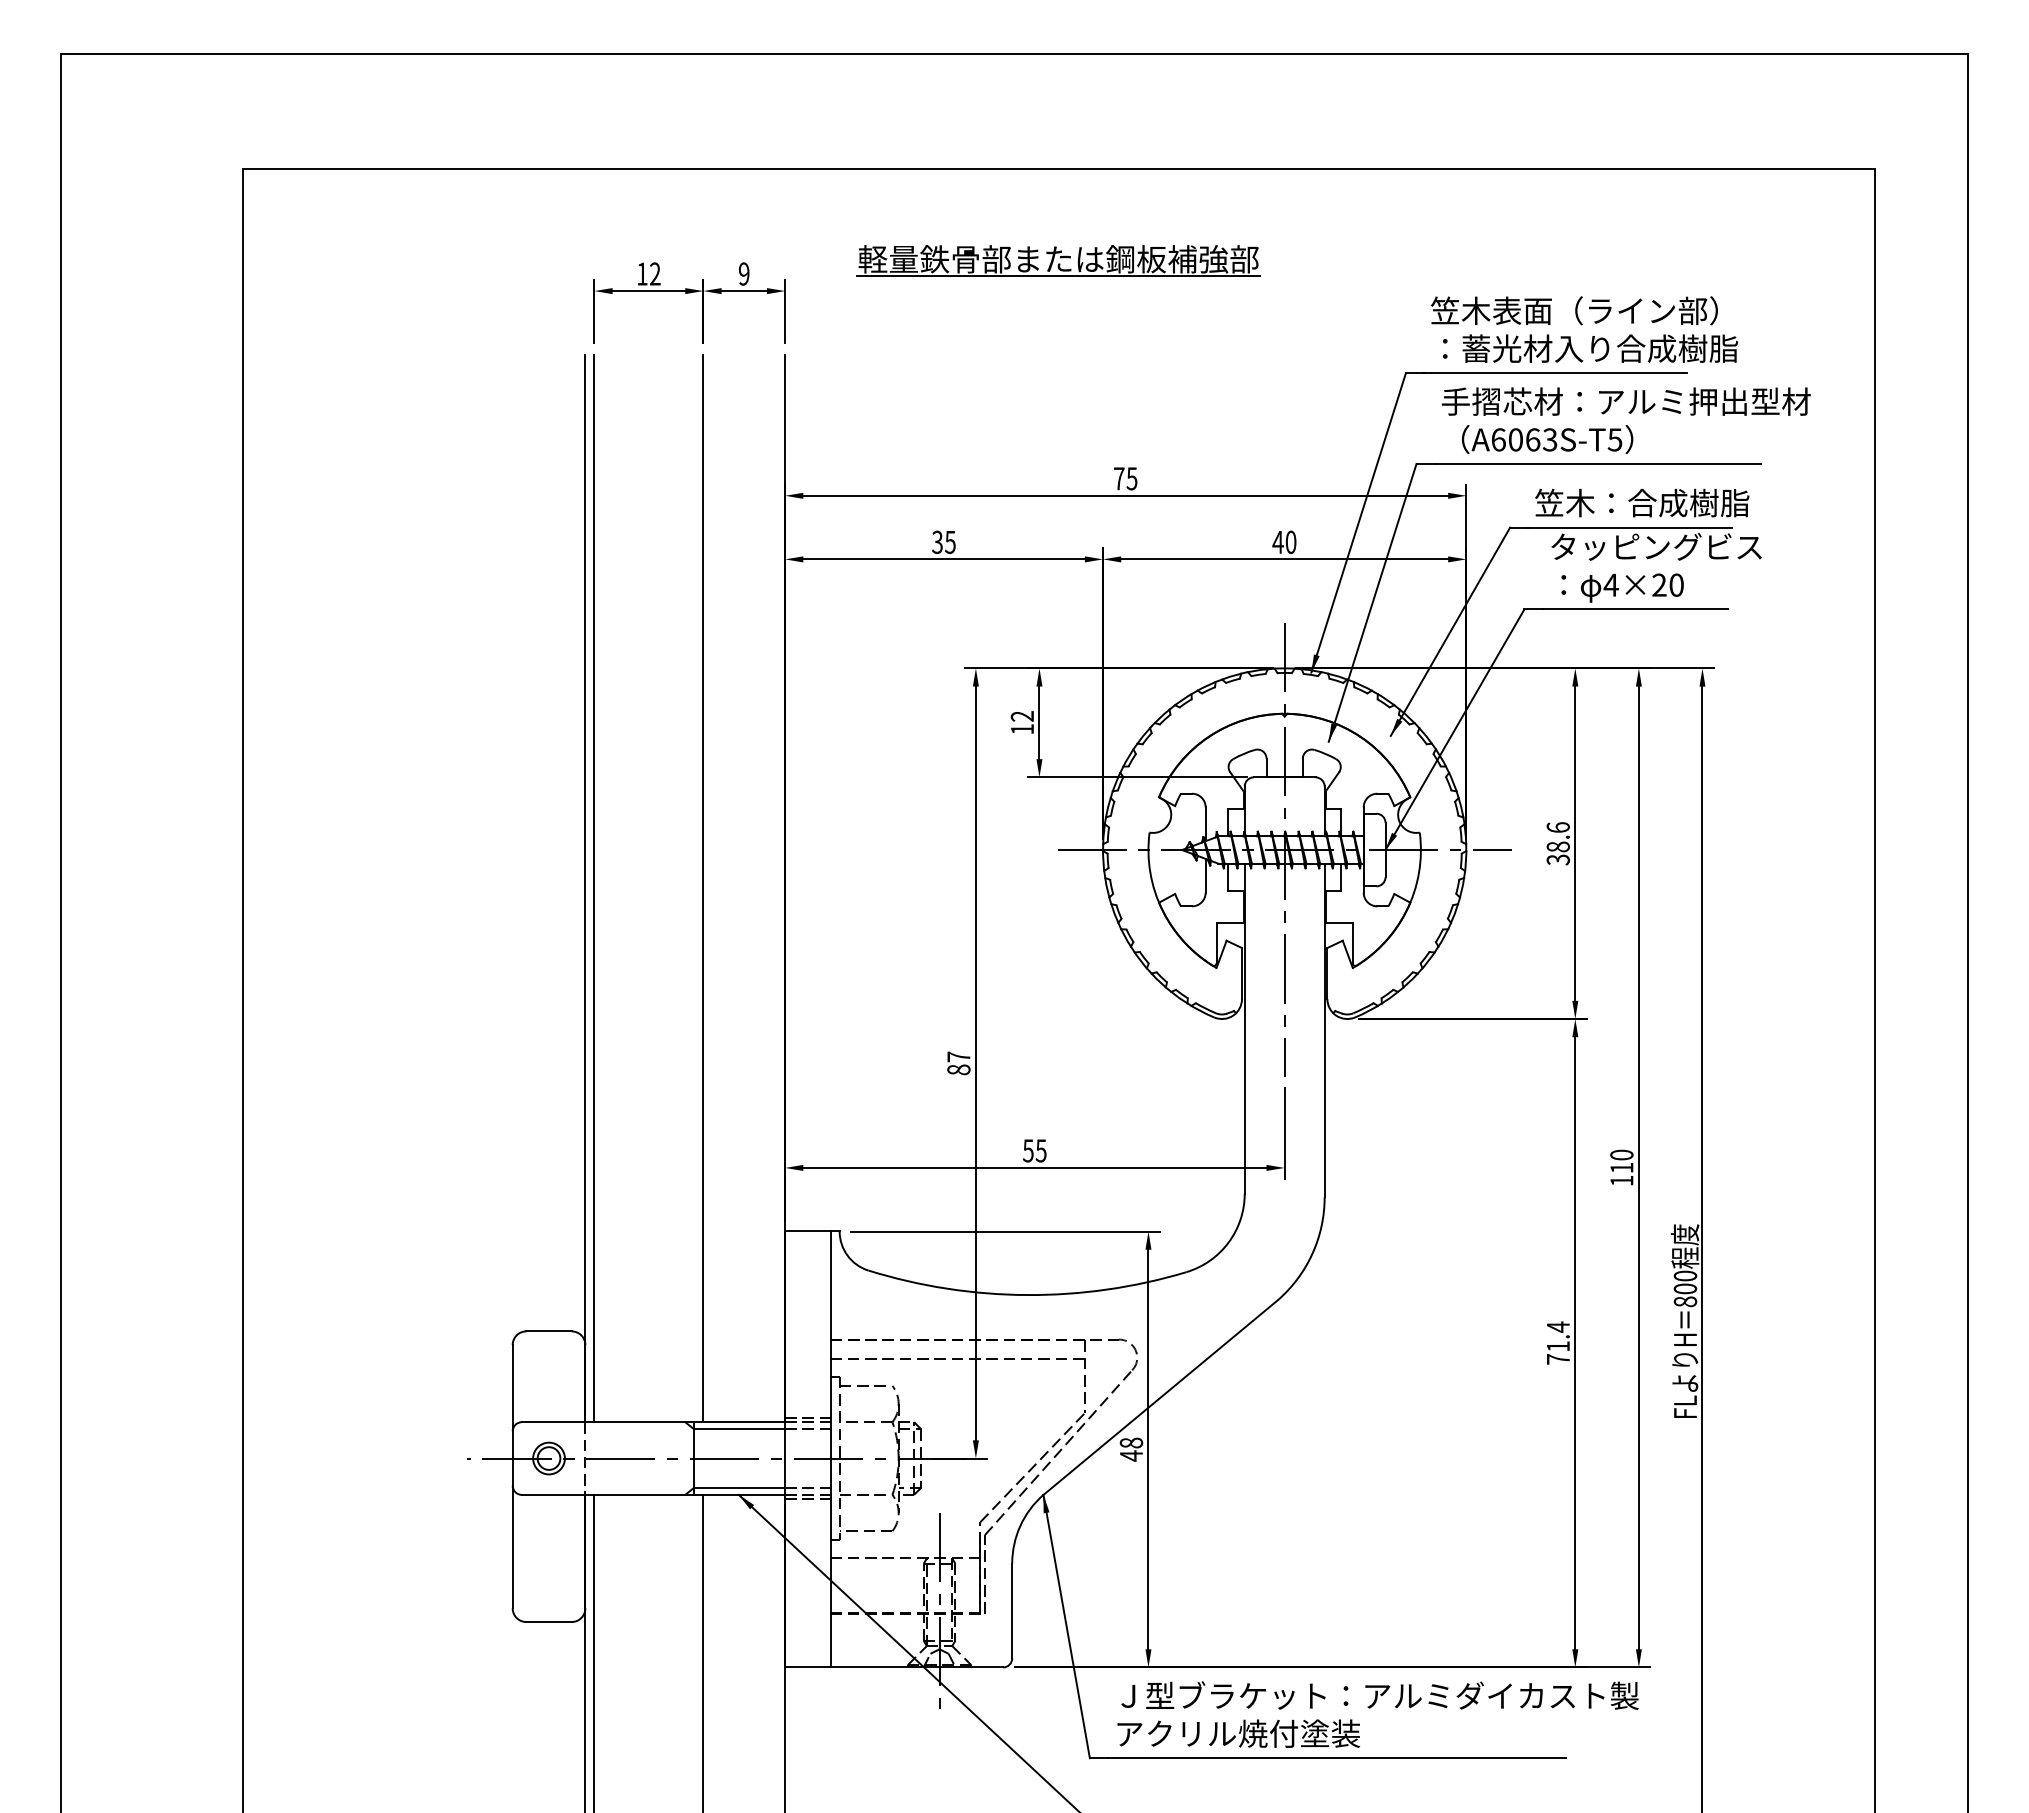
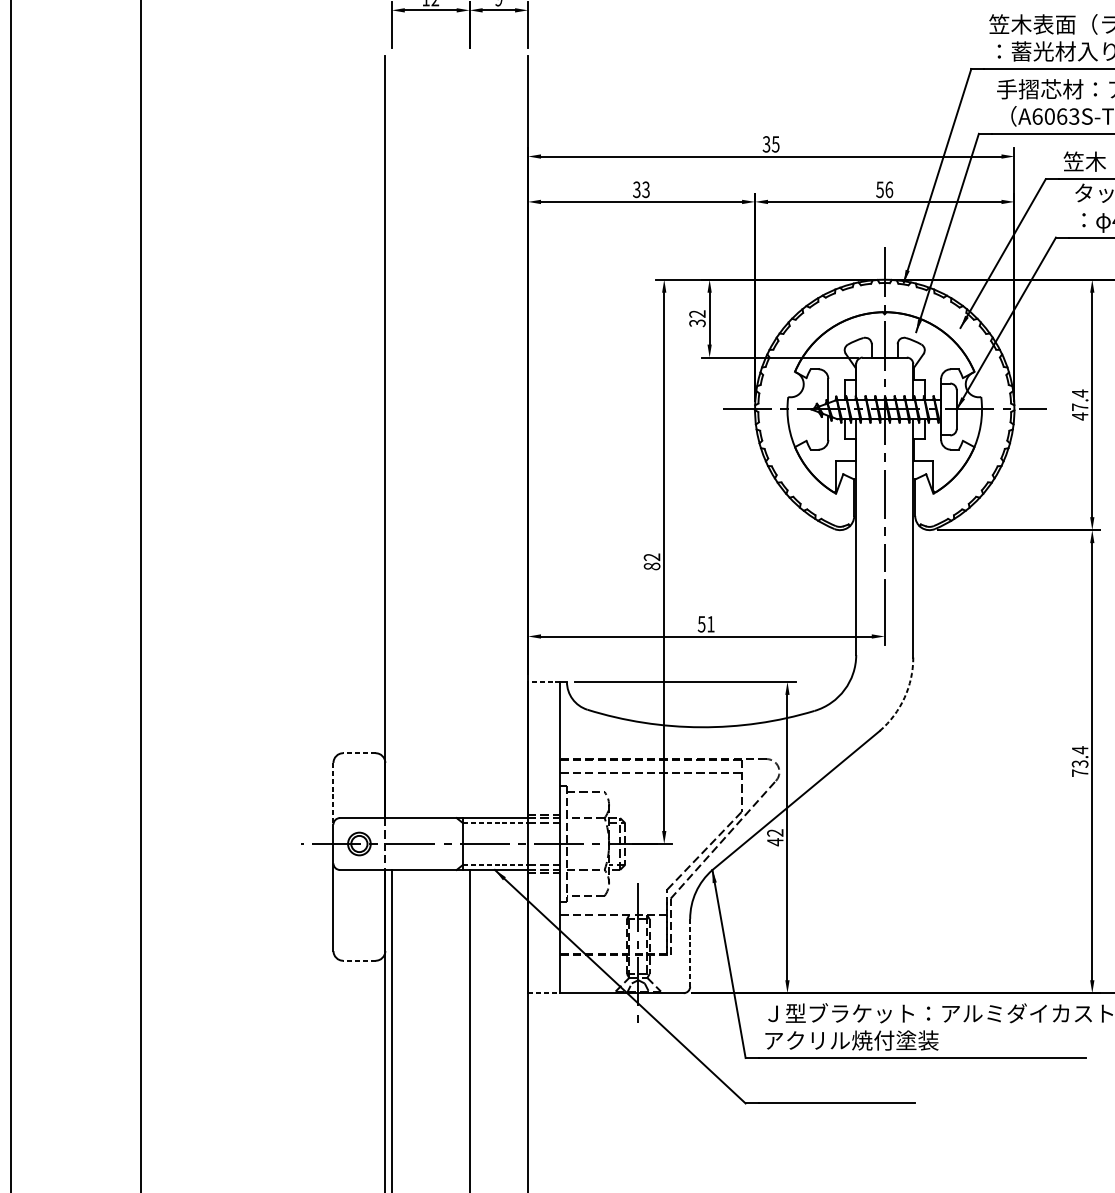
text: (1118, 478) -> (766, 144), 75 -> 35
text: (950, 541) -> (646, 189), 35 -> 33
text: (1284, 542) -> (884, 189), 40 -> 56
text: (1022, 729) -> (697, 323), 12 -> 32
text: (1557, 843) -> (1079, 404), 38.6 -> 47.4
line: (594, 888) -> (391, 436), removed
line: (703, 888) -> (469, 436), removed
text: (958, 1056) -> (651, 556), 87 -> 82
text: (1040, 1150) -> (710, 624), 55 -> 51
line: (807, 1231) -> (543, 681), solid -> dashed
arc: (1312, 1253) -> (904, 697), solid -> dashed
line: (549, 1331) -> (359, 753), solid -> dashed
text: (1557, 1346) -> (1079, 764), 71.4 -> 73.4
line: (512, 1387) -> (333, 793), solid -> dashed
line: (740, 1429) -> (496, 823), solid -> dashed
text: (1131, 1442) -> (775, 832), 48 -> 42
line: (740, 1487) -> (496, 864), solid -> dashed
line: (1012, 1610) -> (690, 952), solid -> dashed
line: (549, 1622) -> (359, 961), solid -> dashed
line: (807, 1667) -> (543, 993), solid -> dashed

